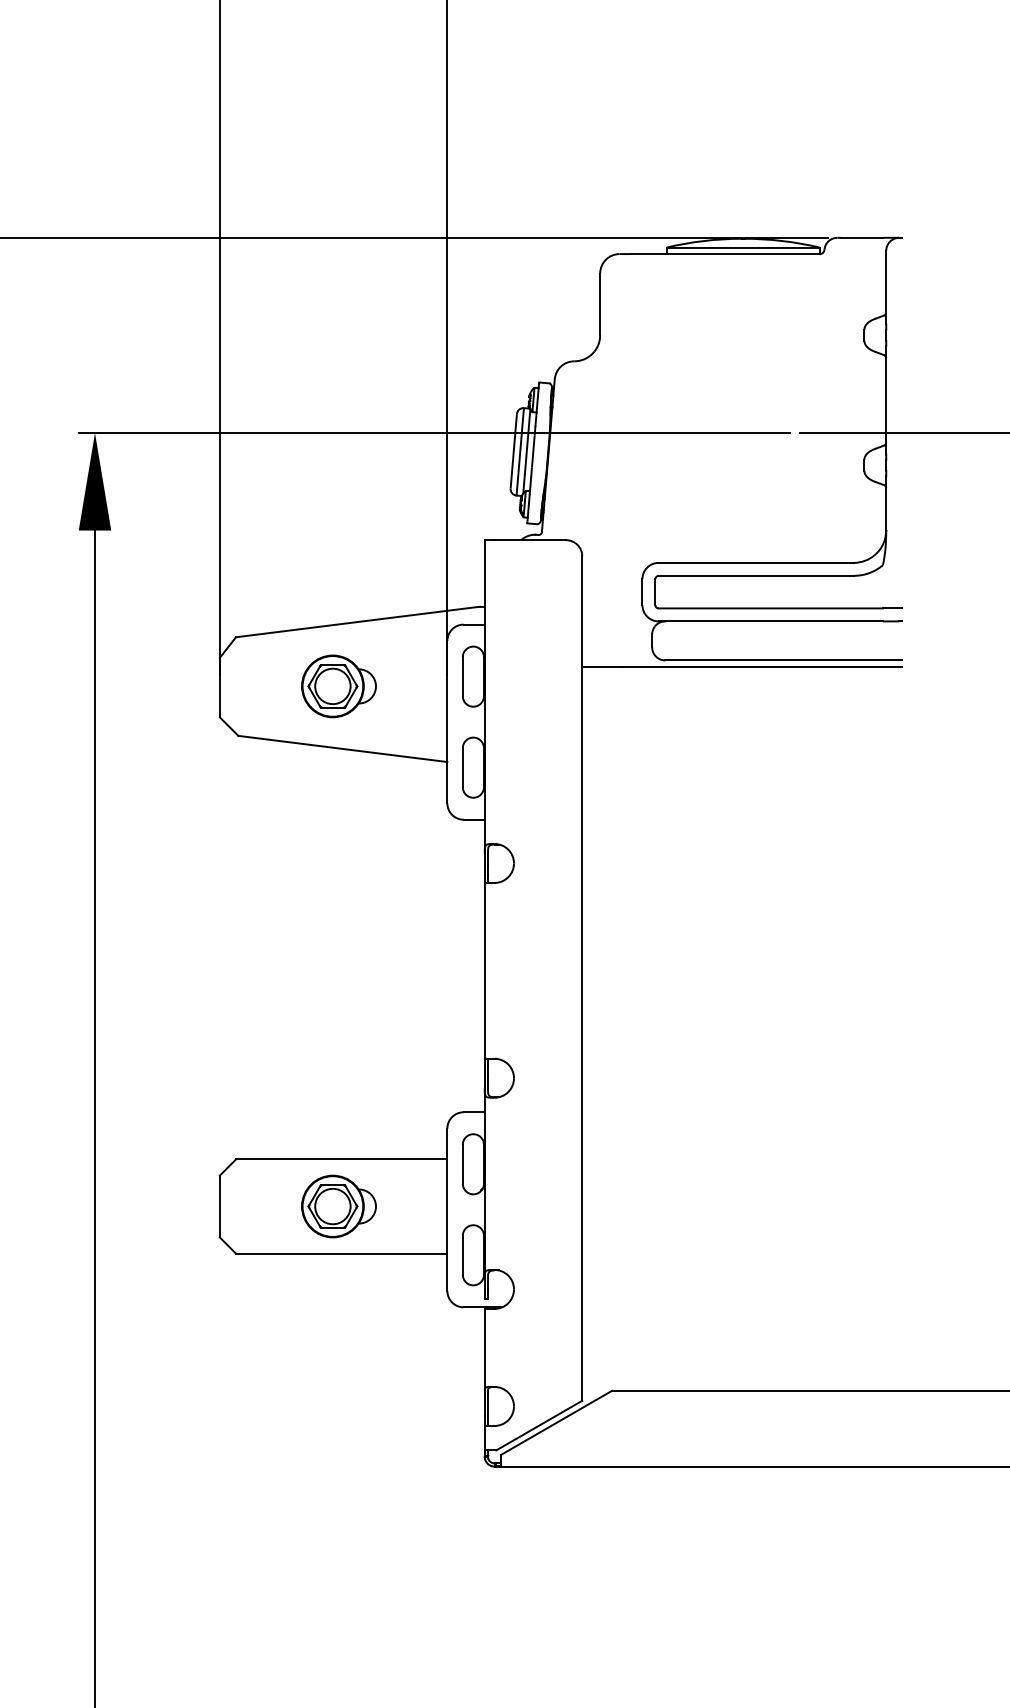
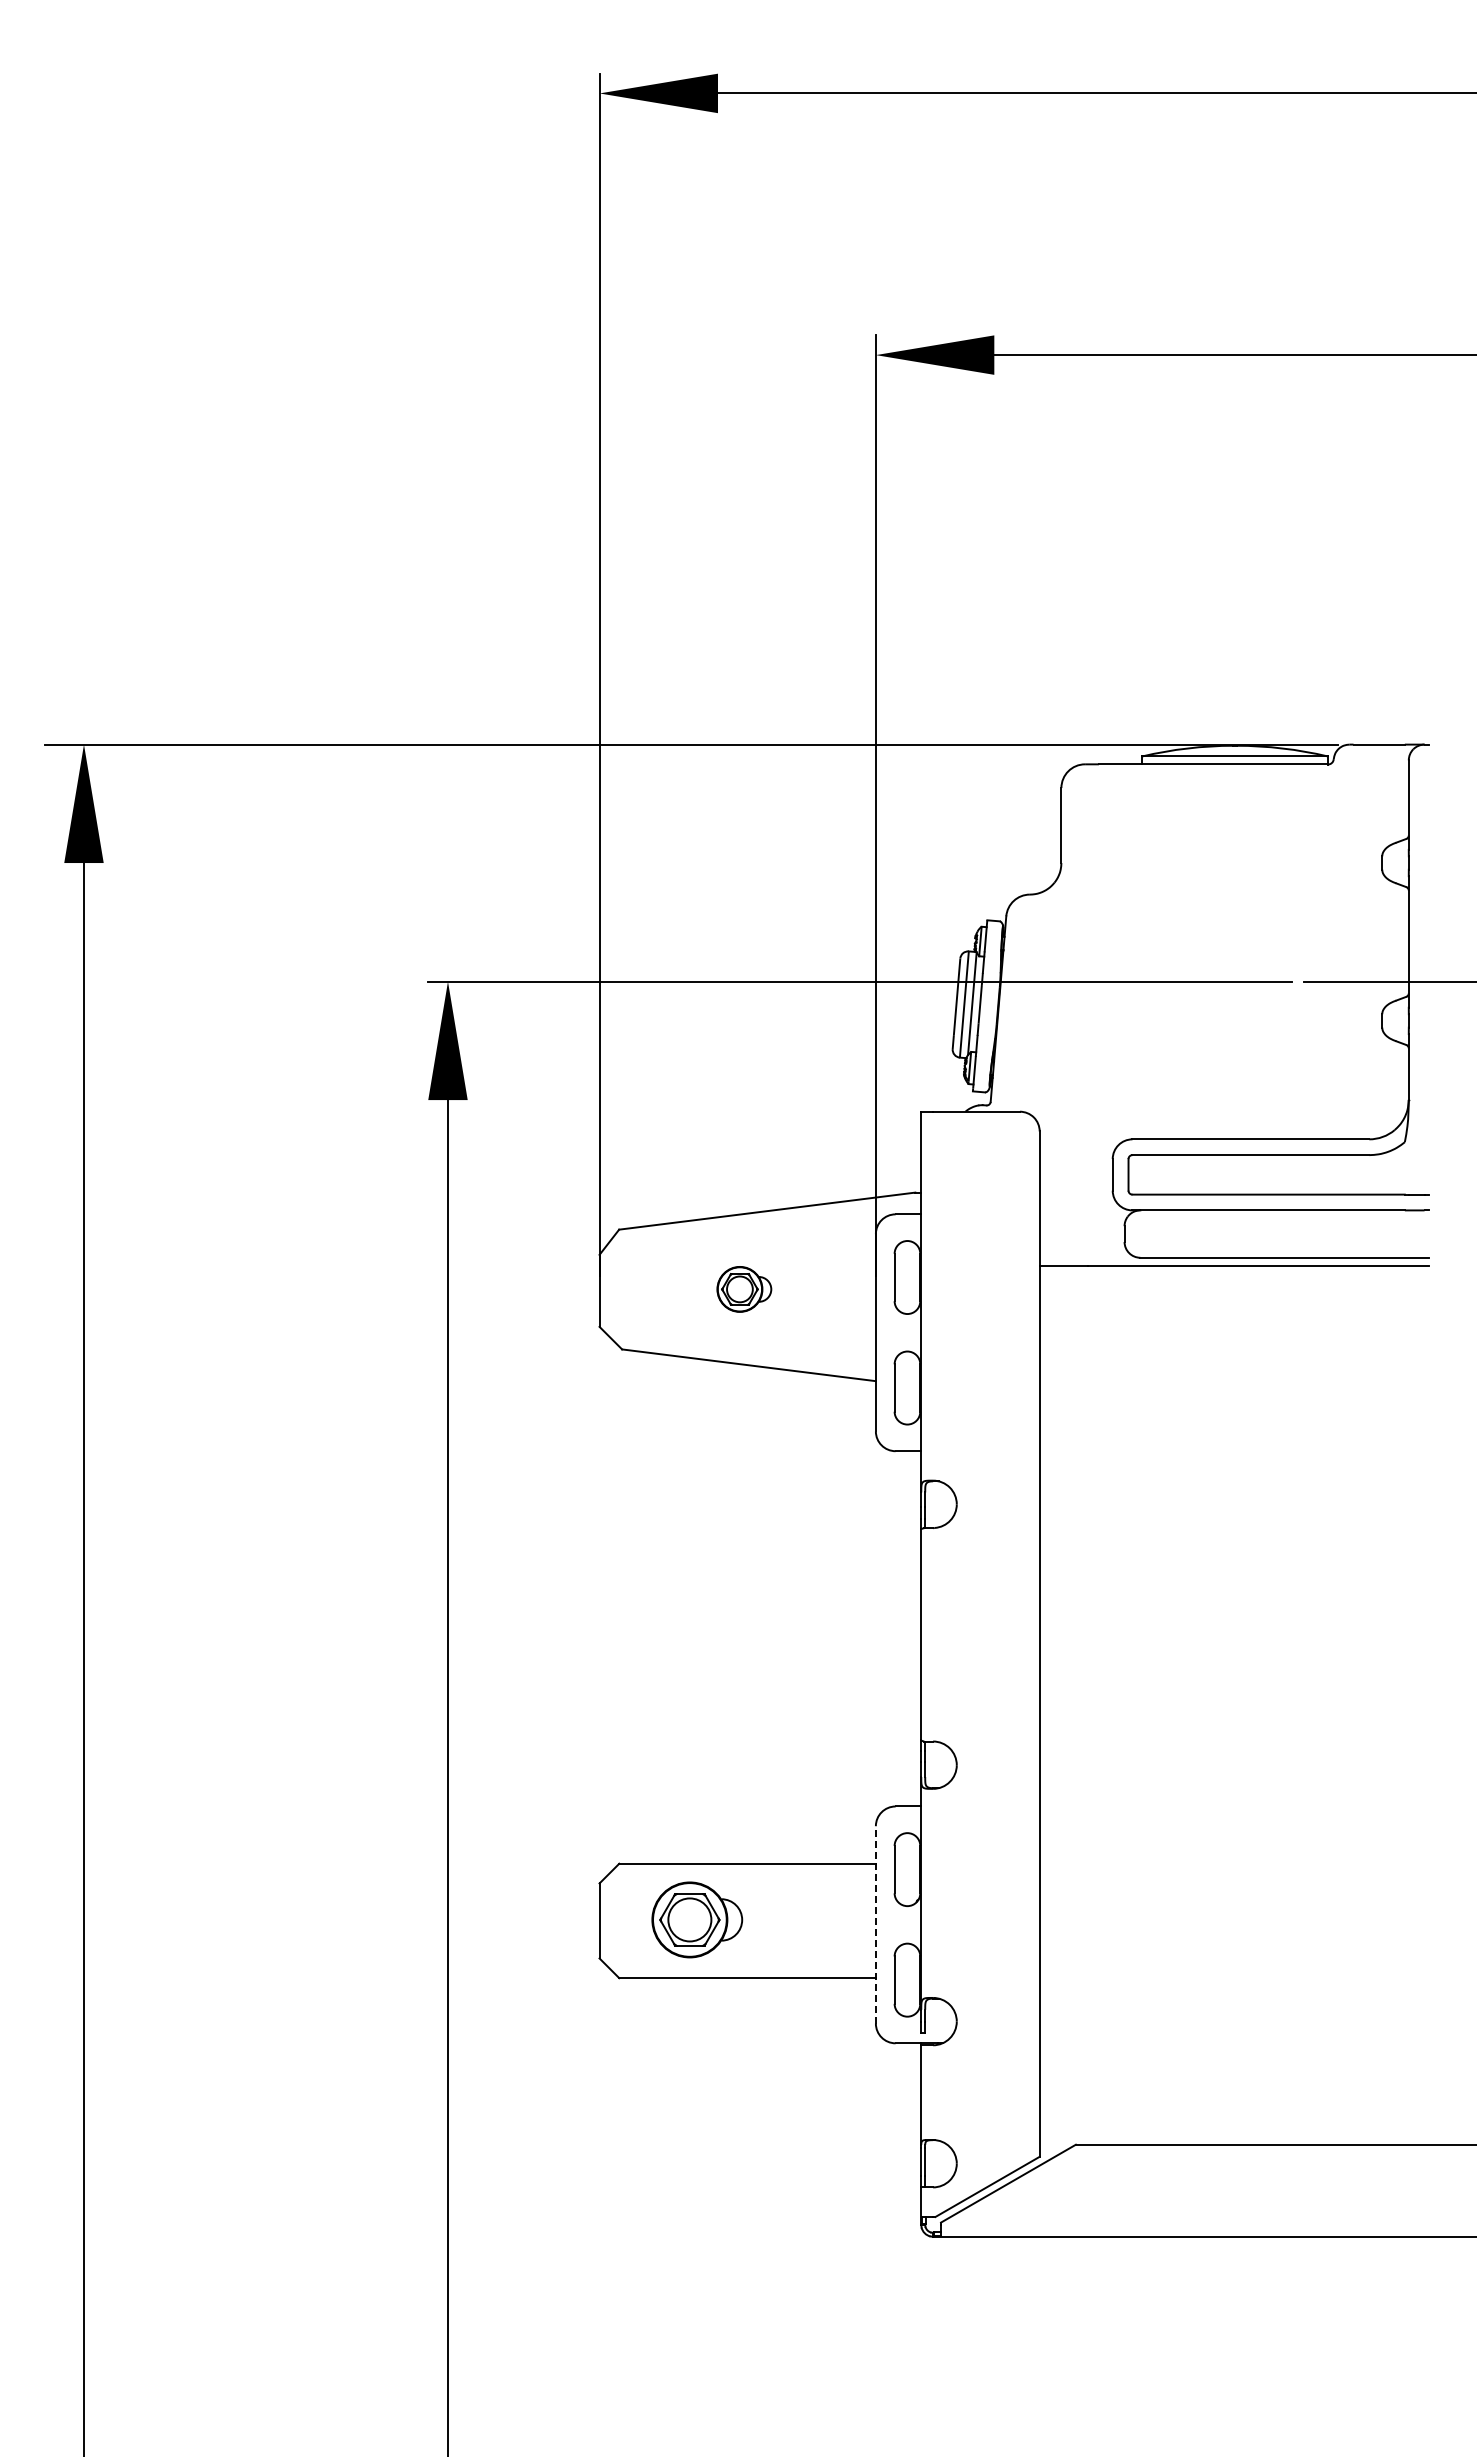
part: (339, 686) -> (744, 1289), size x0.6
part: (339, 1206) -> (697, 1919), moved
line: (447, 1209) -> (875, 1924), solid -> dashed

